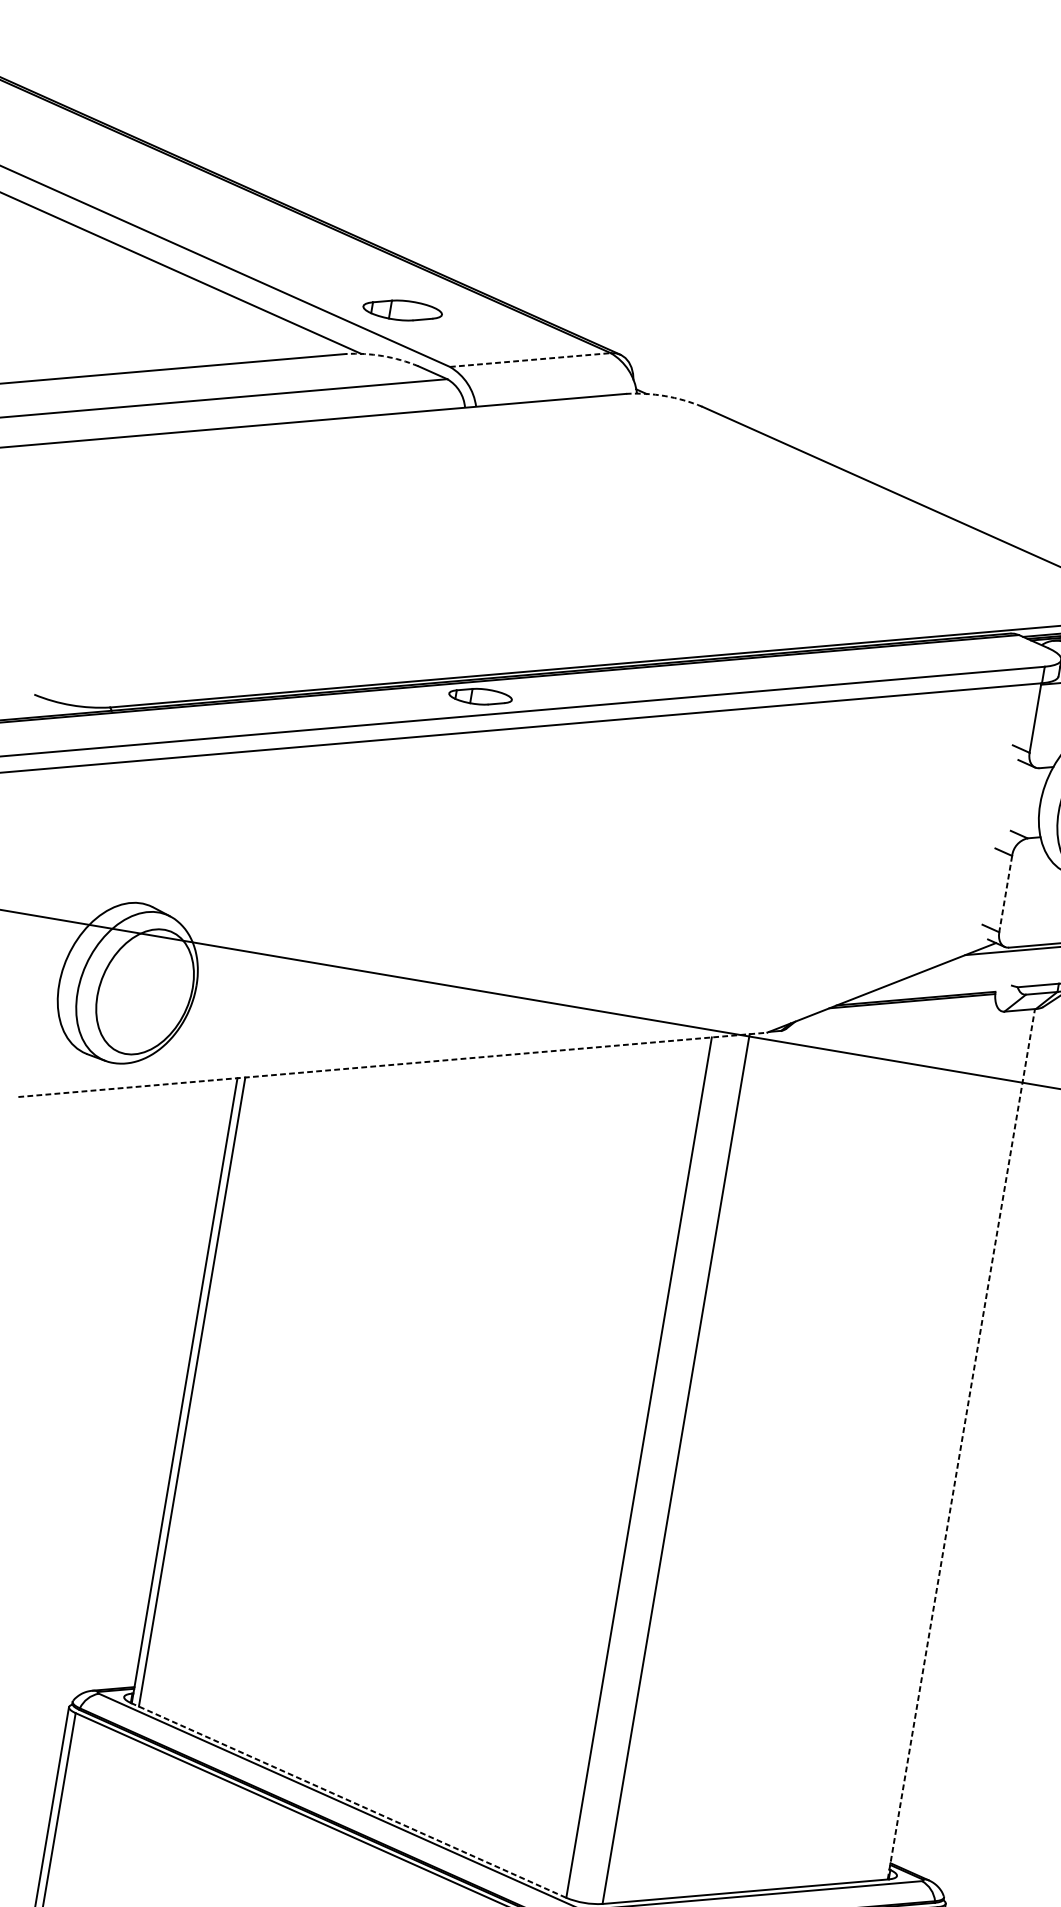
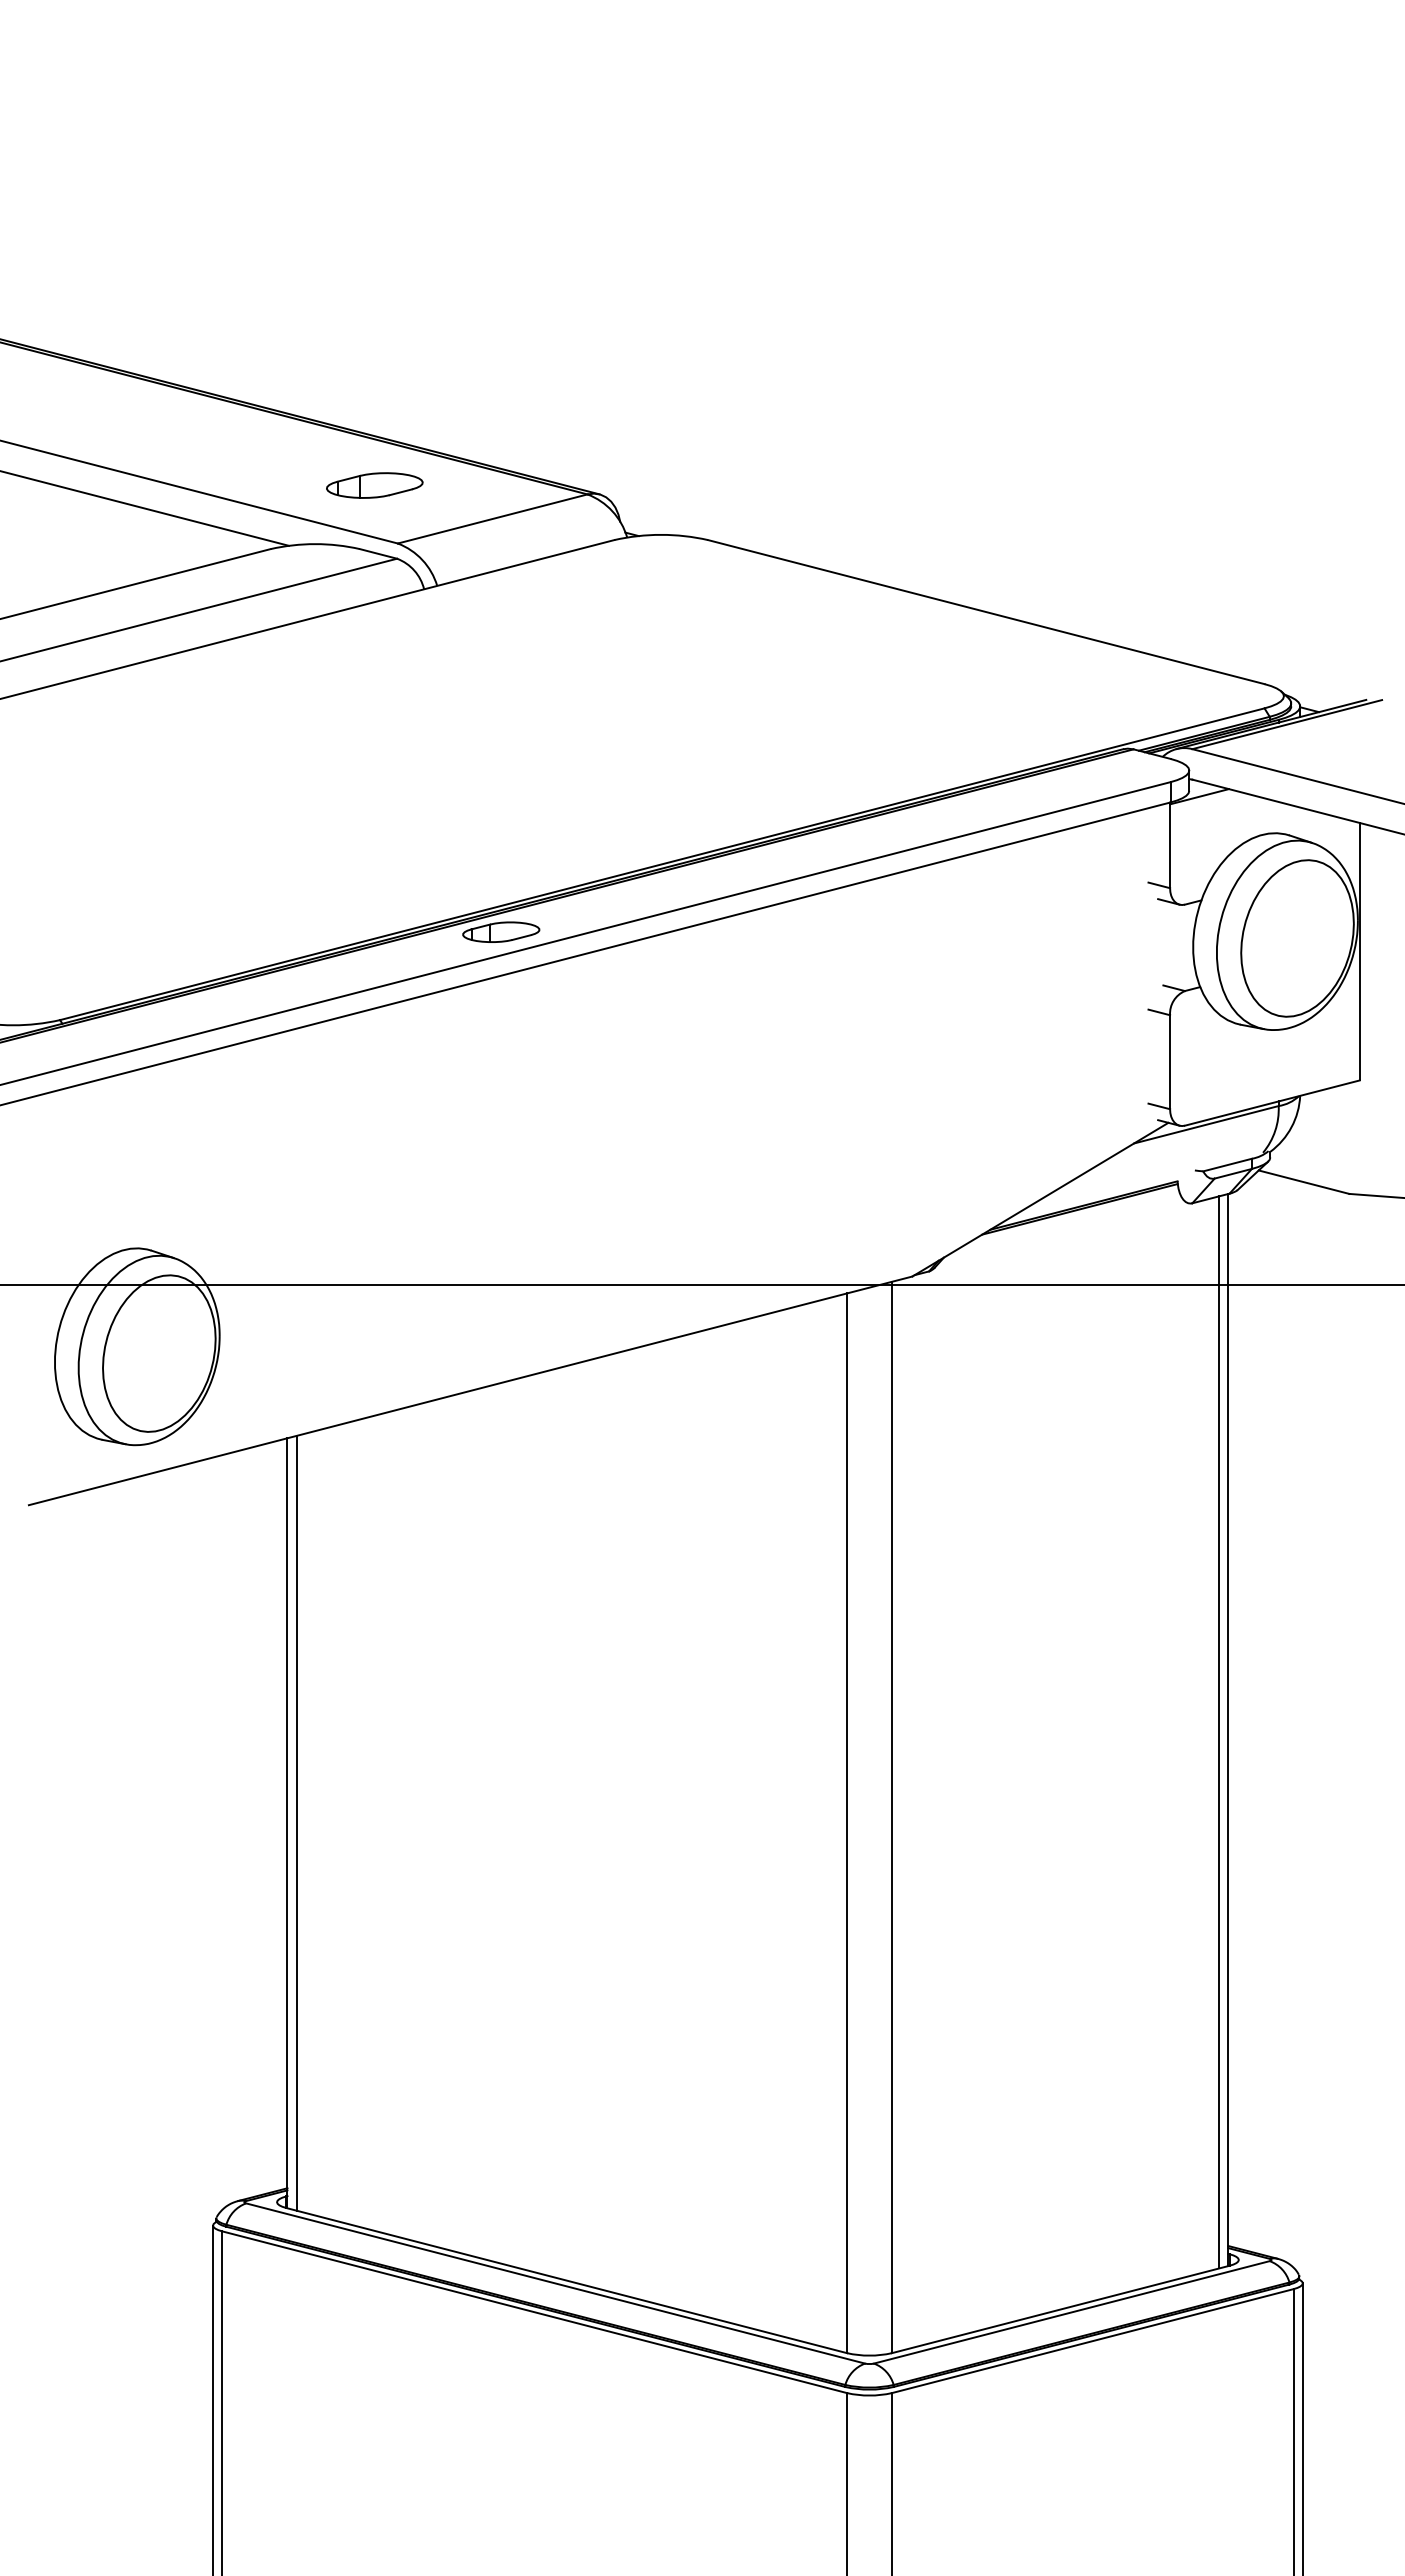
part: (402, 310) -> (374, 485), moved
arc: (383, 356) -> (315, 544), dashed -> solid
line: (530, 359) -> (492, 518), dashed -> solid
arc: (665, 395) -> (661, 534), dashed -> solid
line: (1006, 894) -> (1170, 1062), dashed -> solid
line: (392, 1064) -> (470, 1390), dashed -> solid
line: (961, 1443) -> (1228, 1729), dashed -> solid
line: (953, 1445) -> (1219, 1732), added
line: (348, 1800) -> (566, 2280), dashed -> solid

